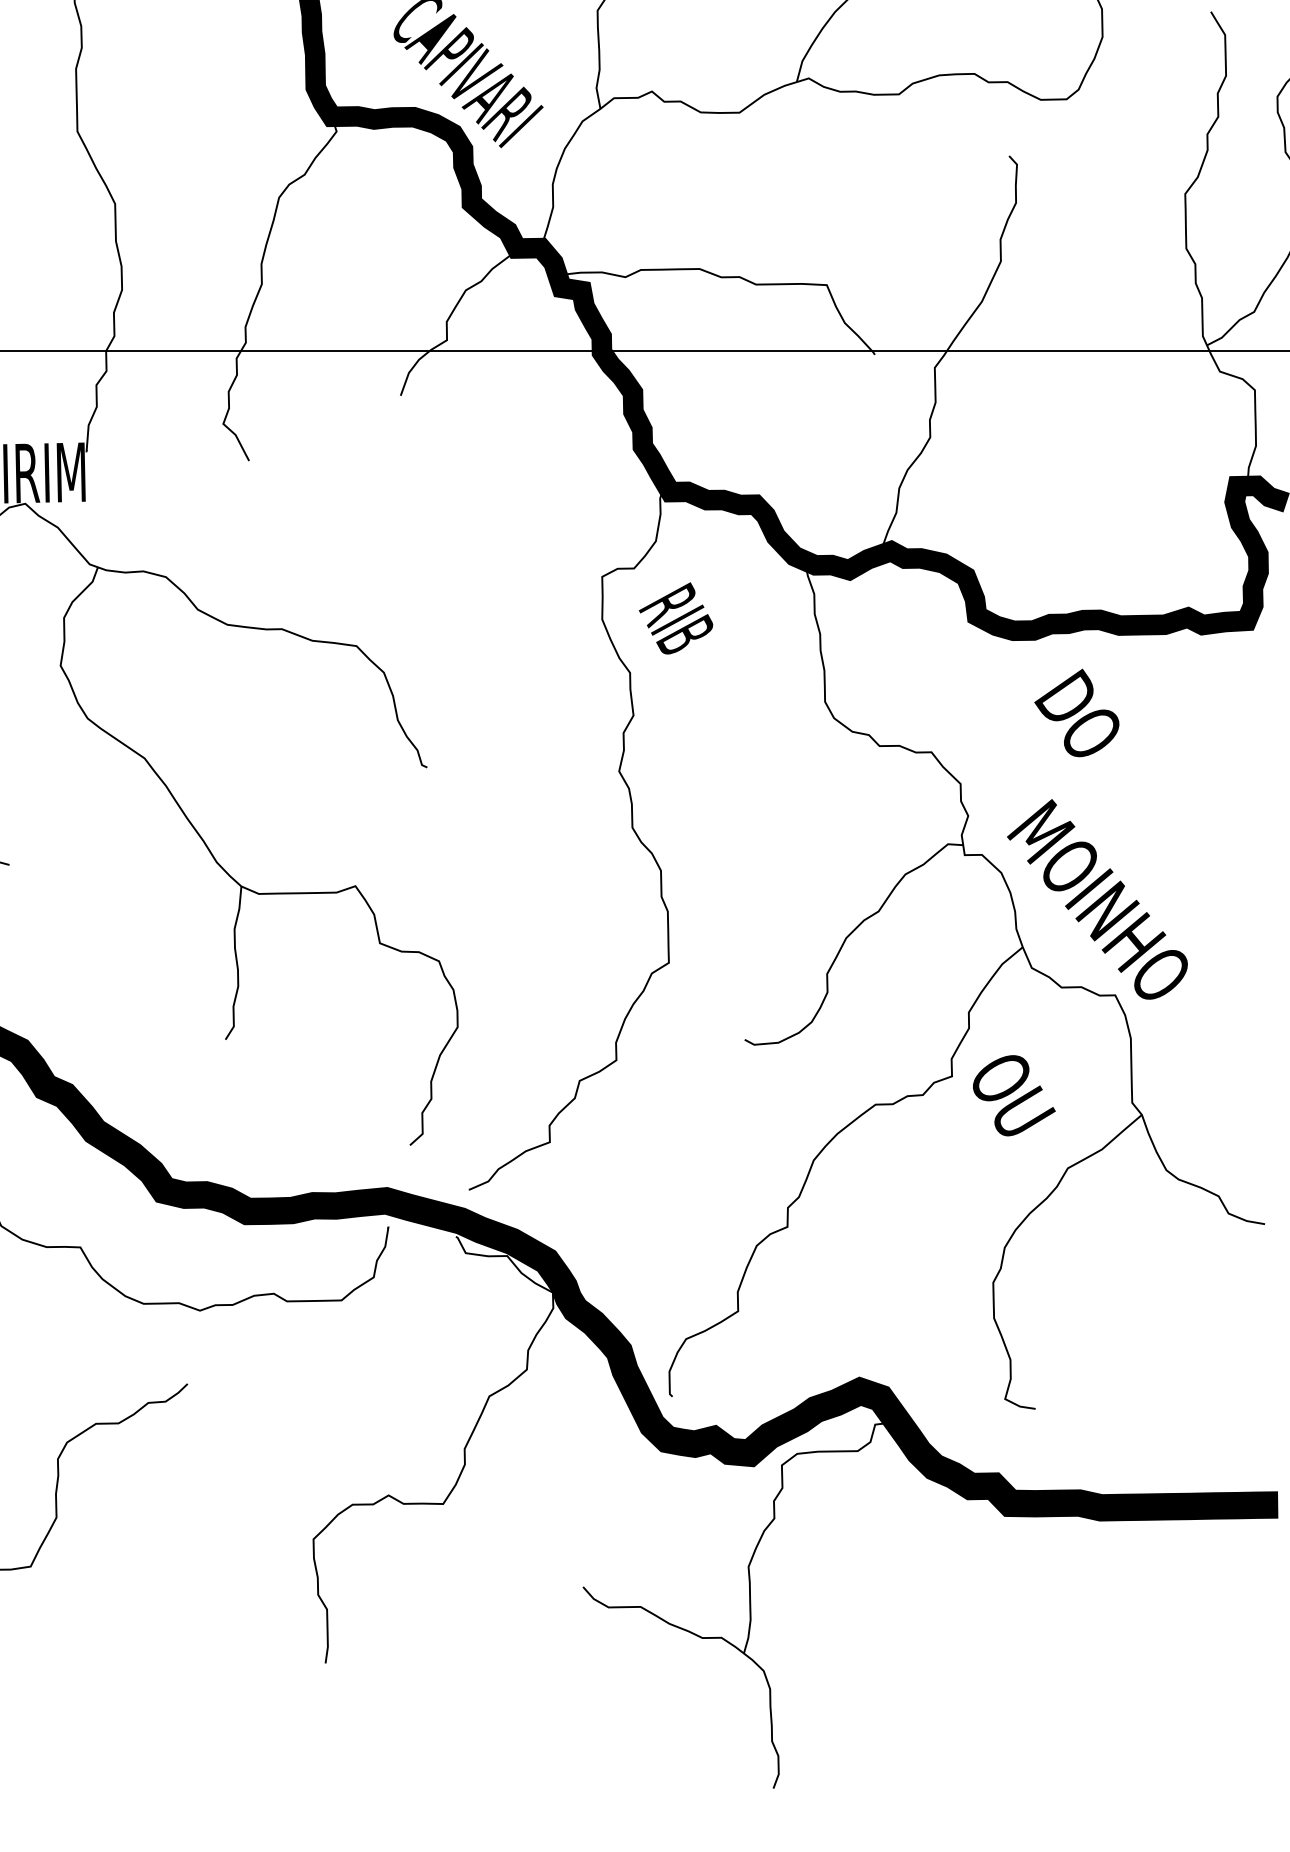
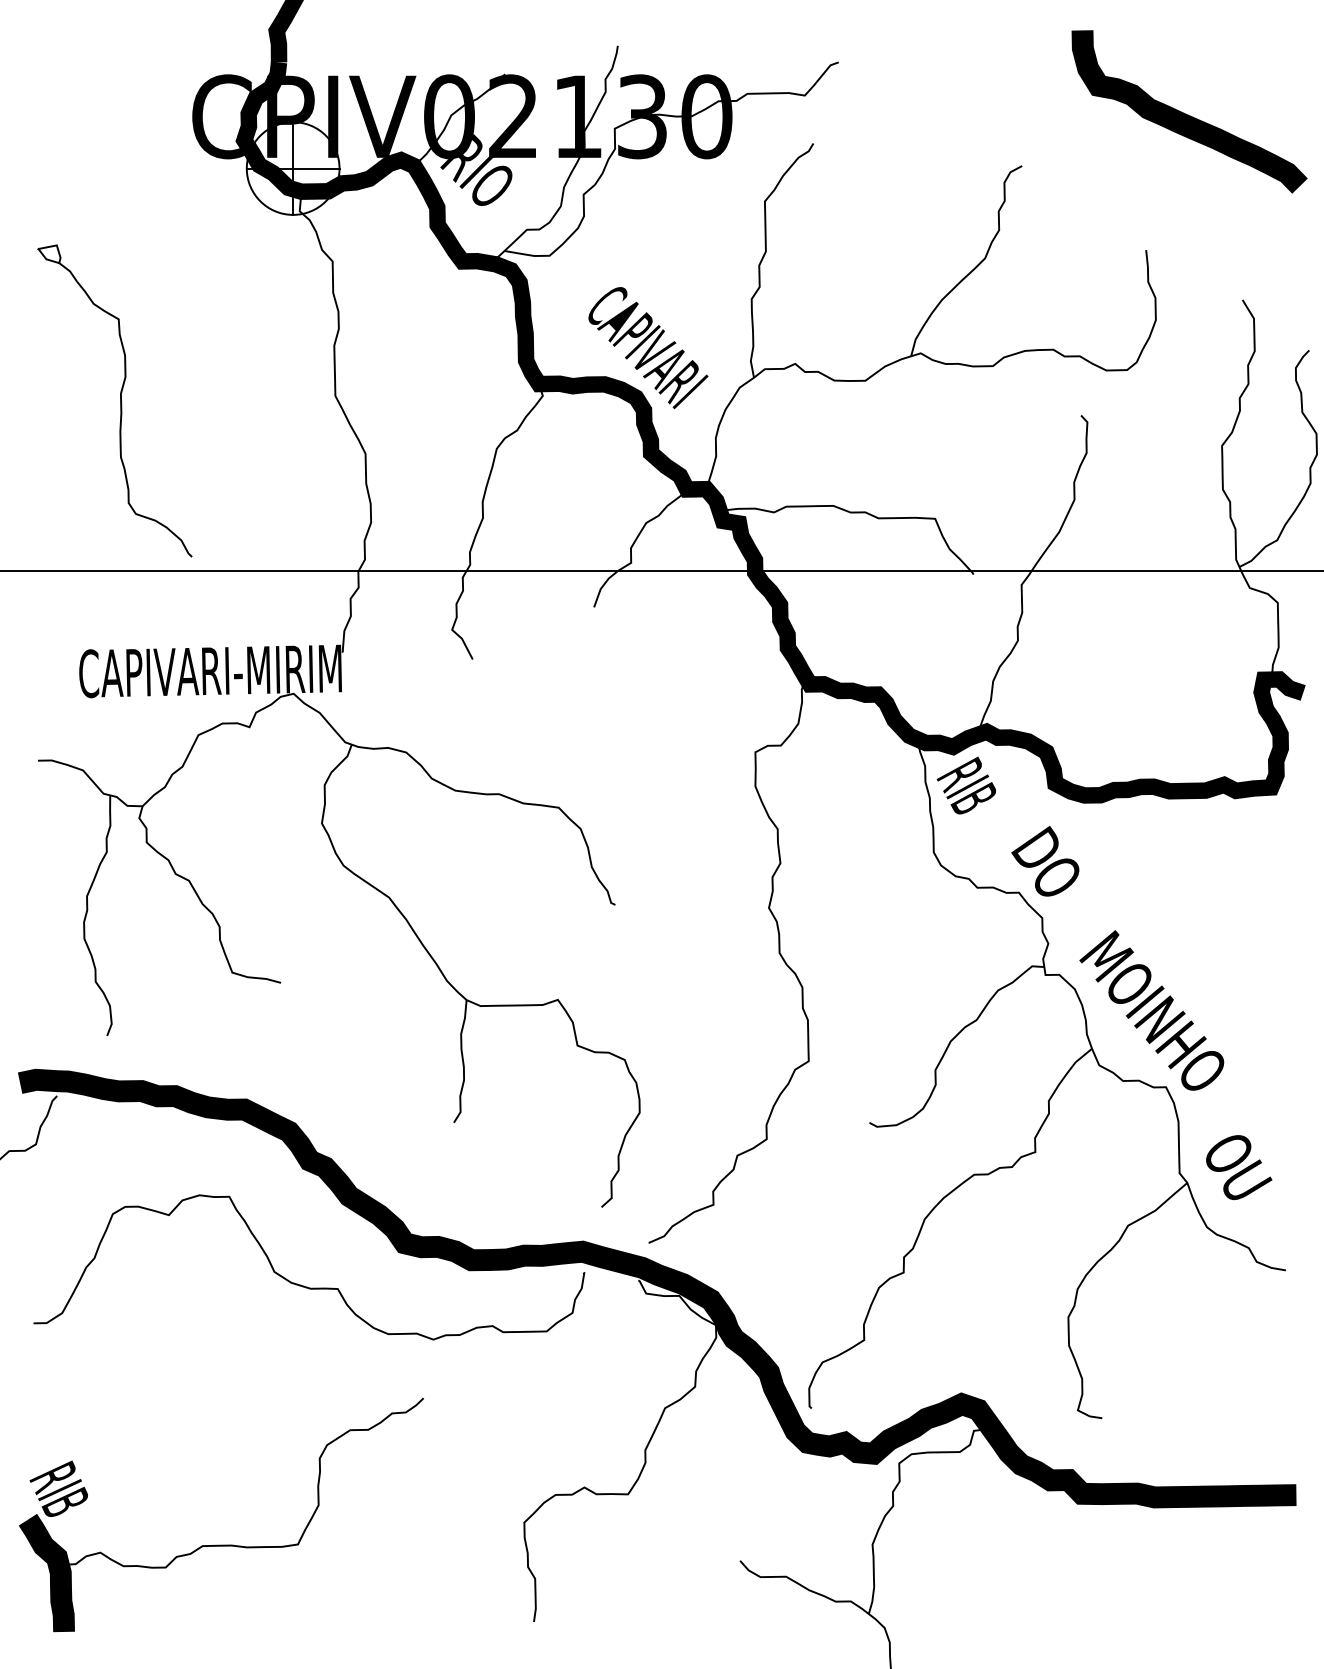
text: (674, 618) -> (965, 785), moved
text: (1077, 713) -> (1045, 861), moved
text: (1014, 1095) -> (1239, 1167), moved

